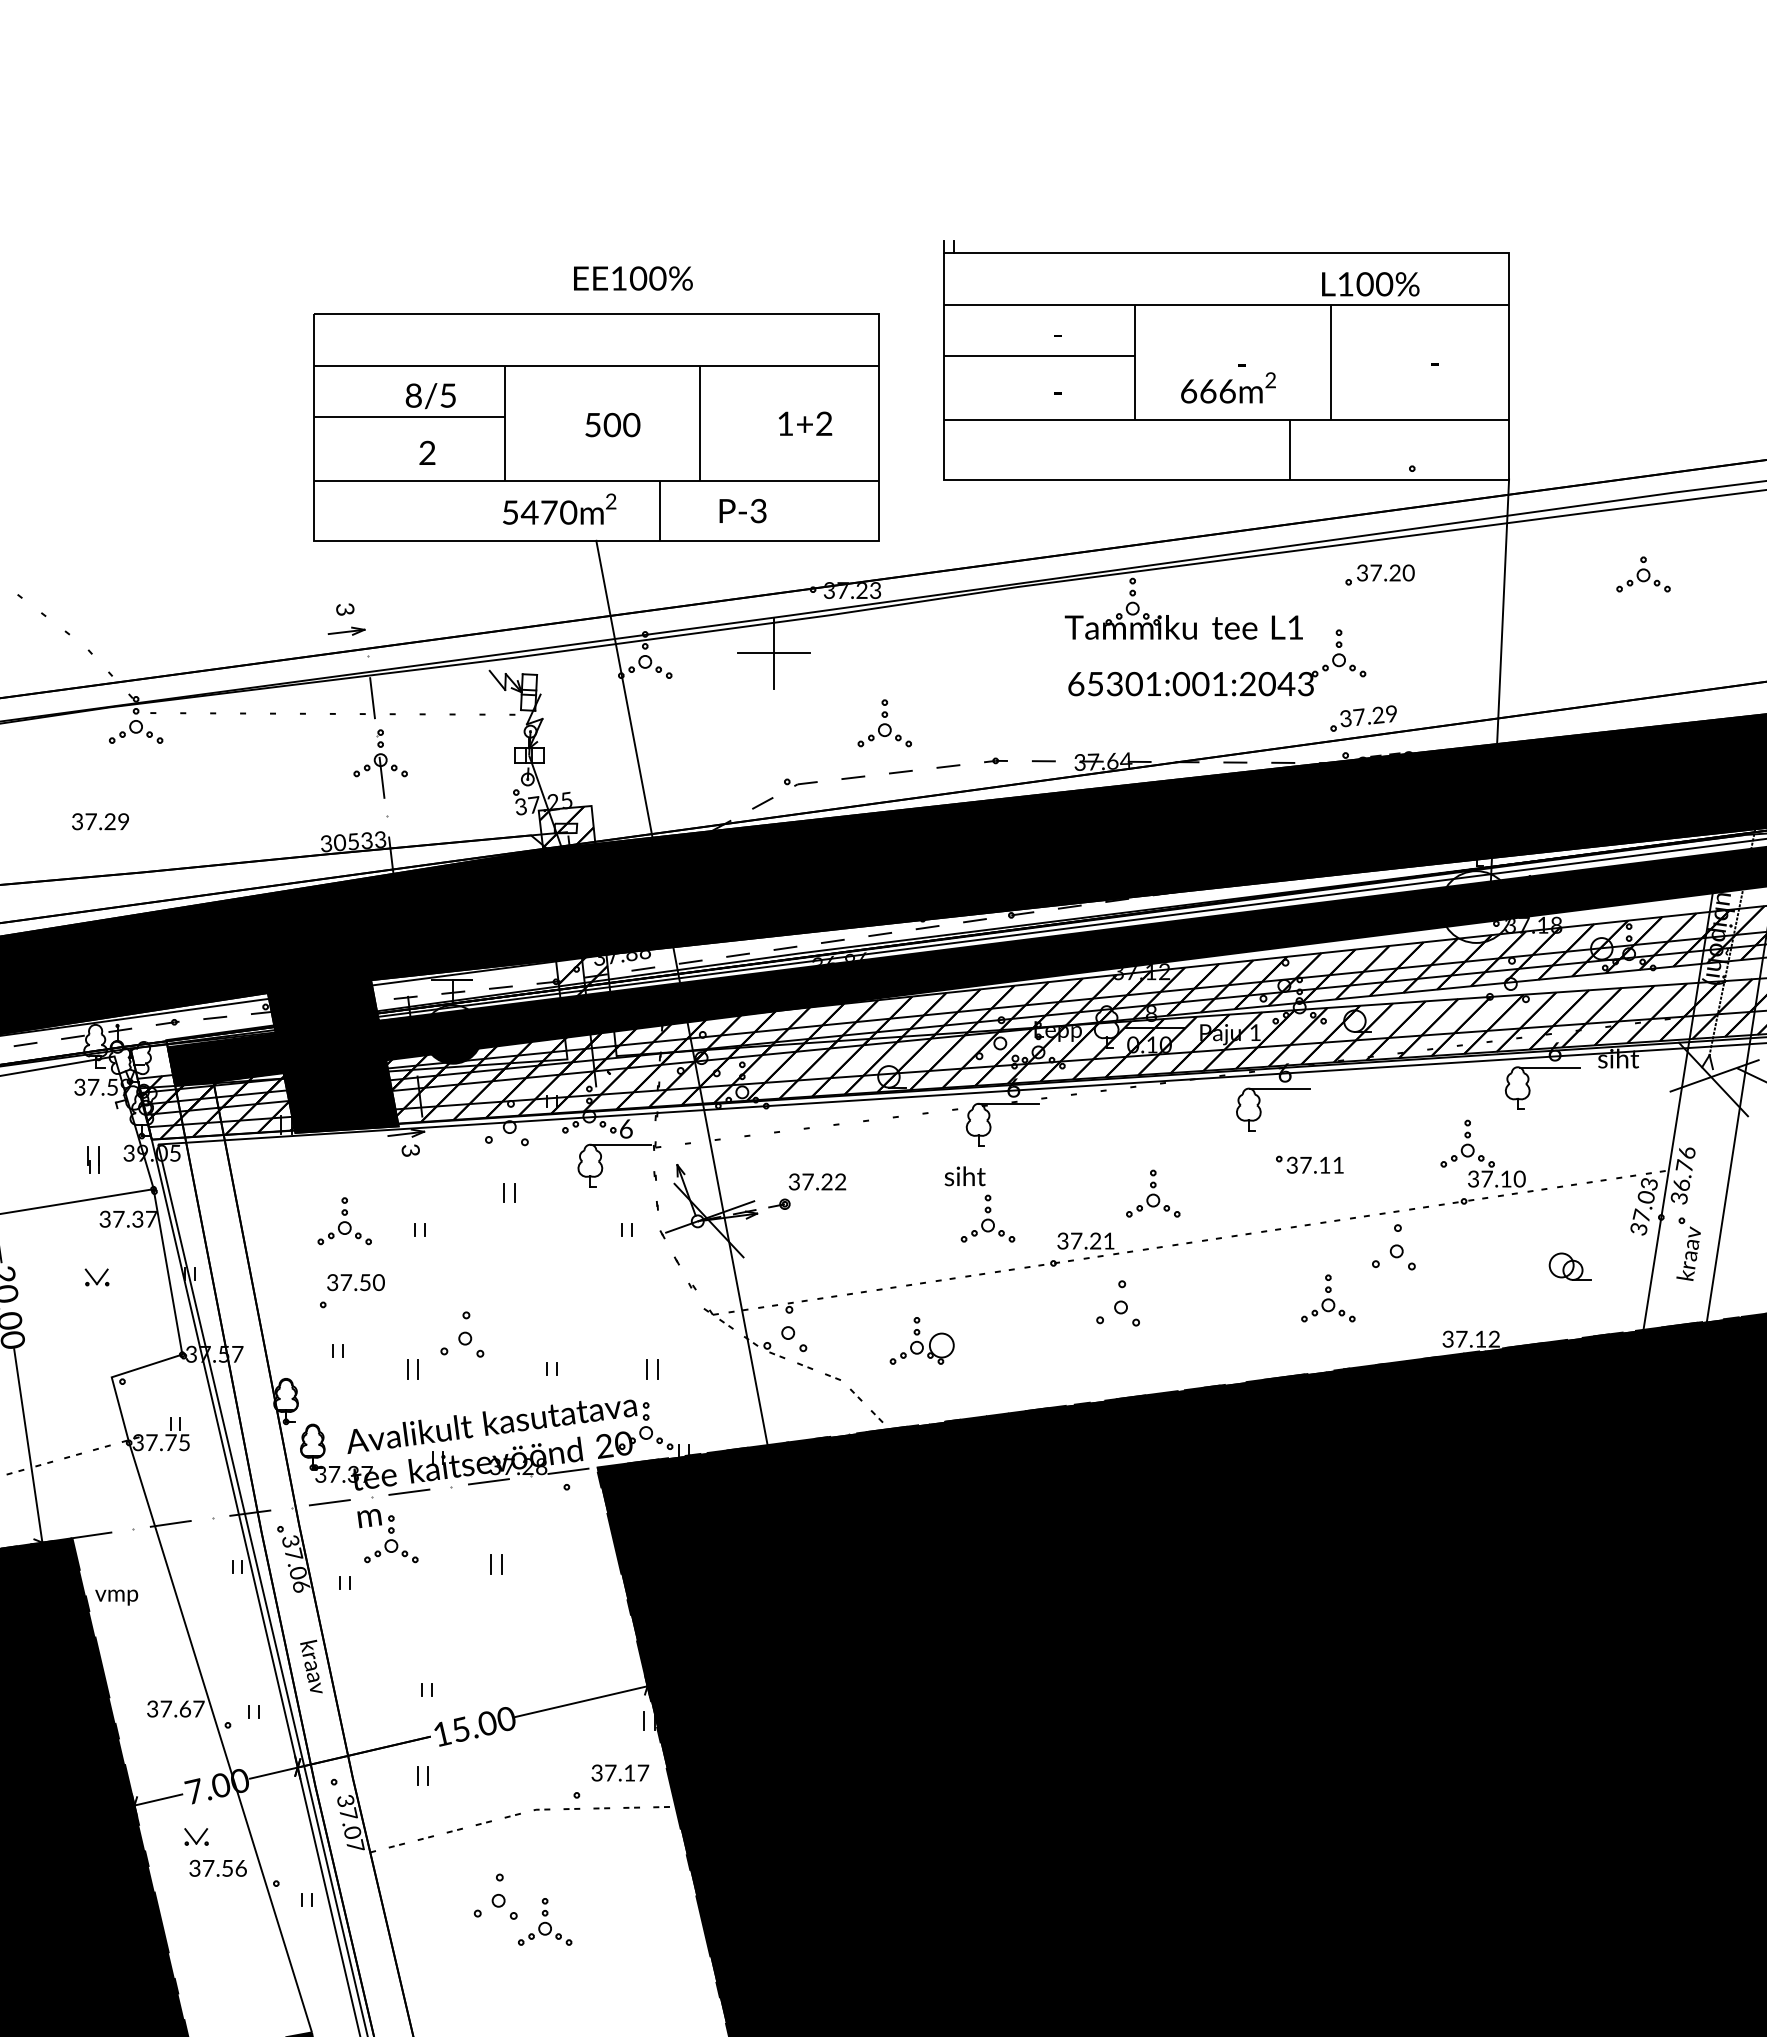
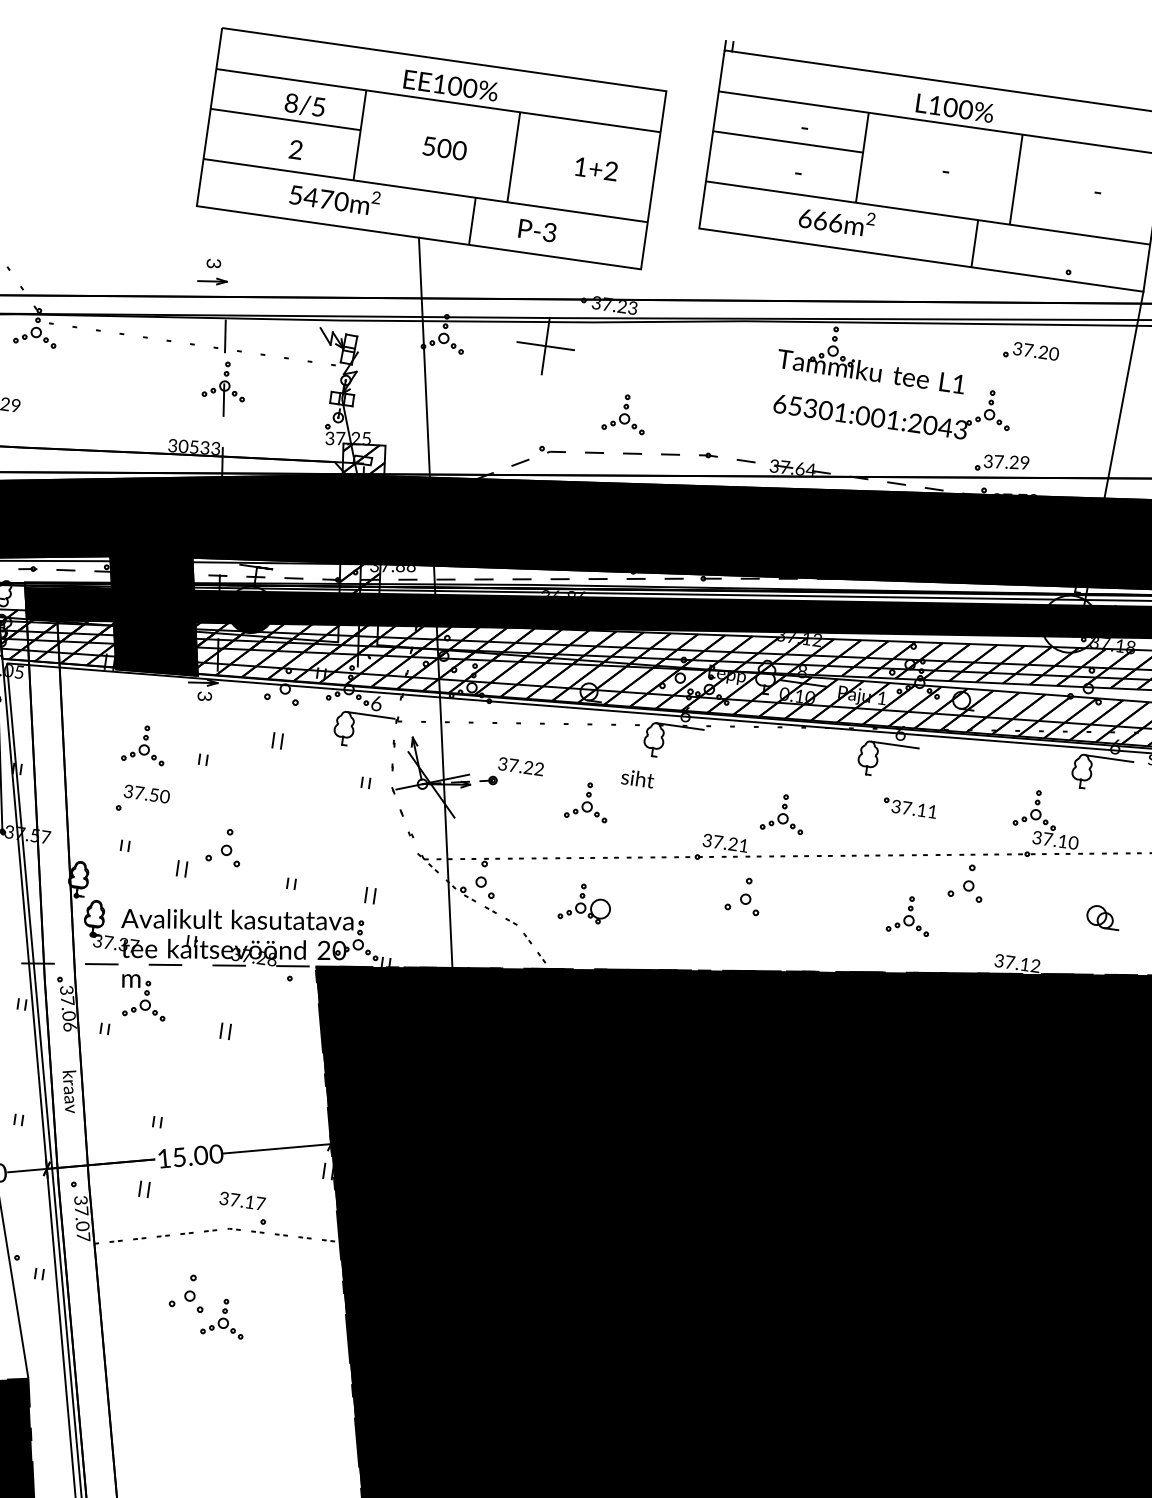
text: (633, 278) -> (451, 85), moved
text: (1370, 284) -> (954, 108), moved
text: (1228, 387) -> (837, 219), moved
text: (559, 508) -> (334, 197), moved
part: (987, 1218) -> (587, 801), moved
text: (620, 1772) -> (242, 1200), moved

